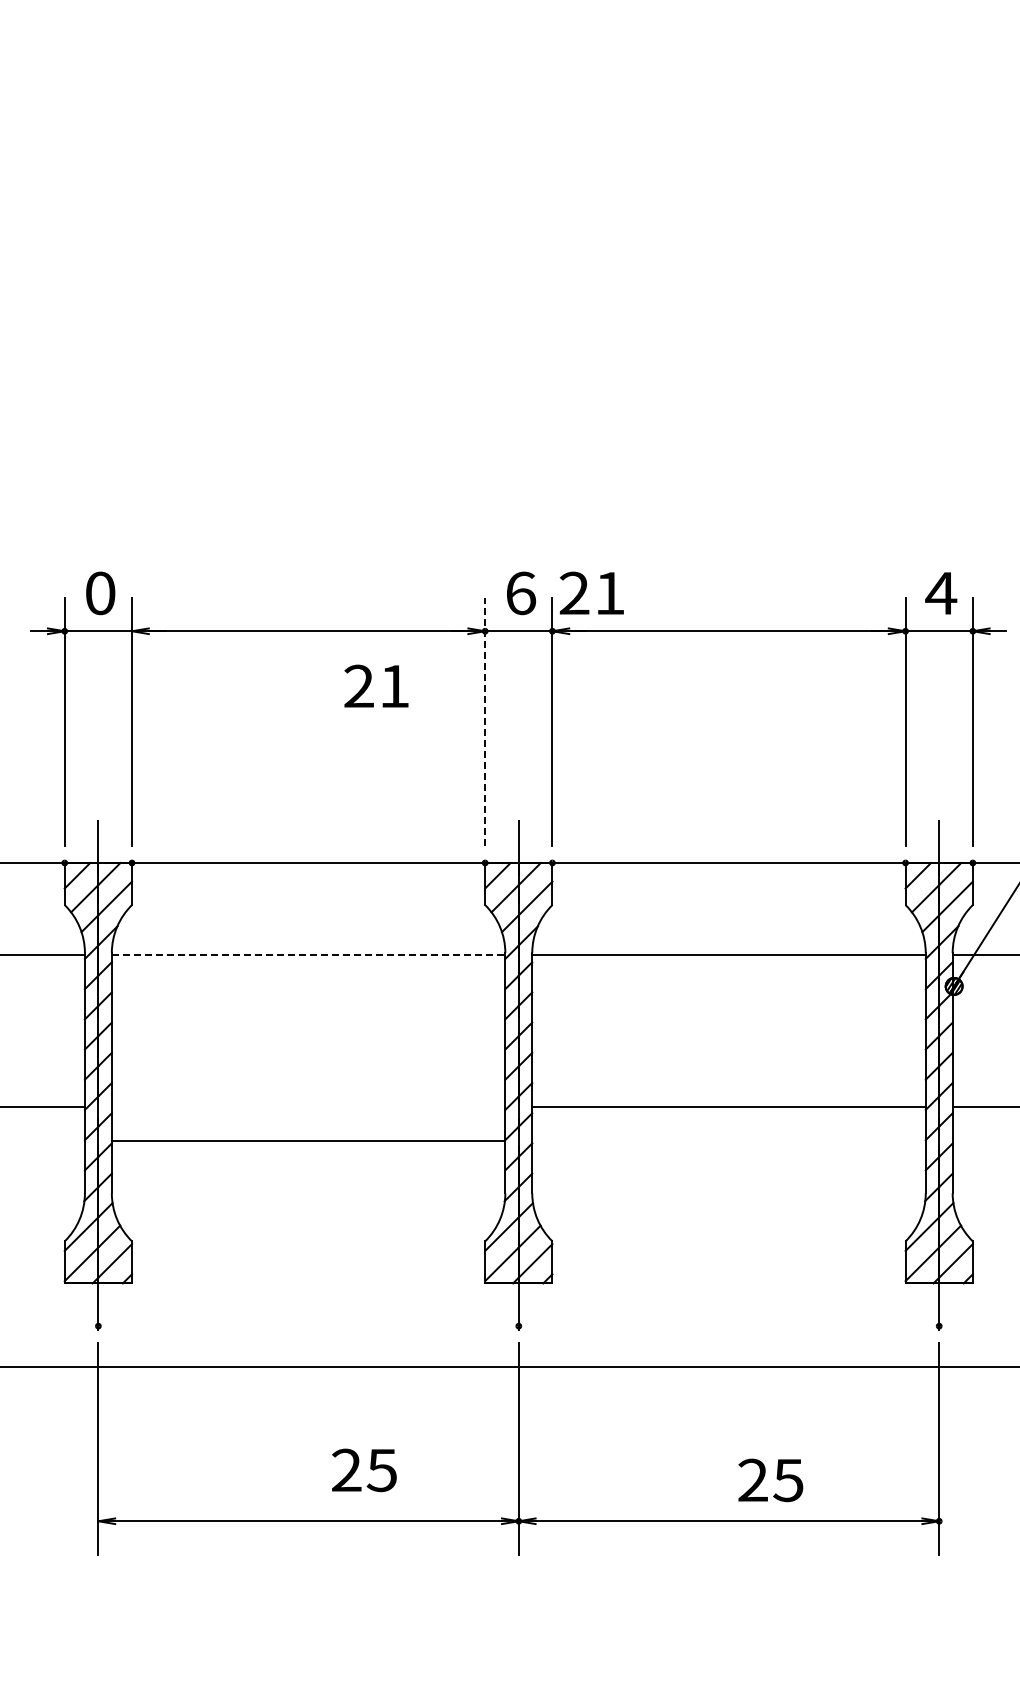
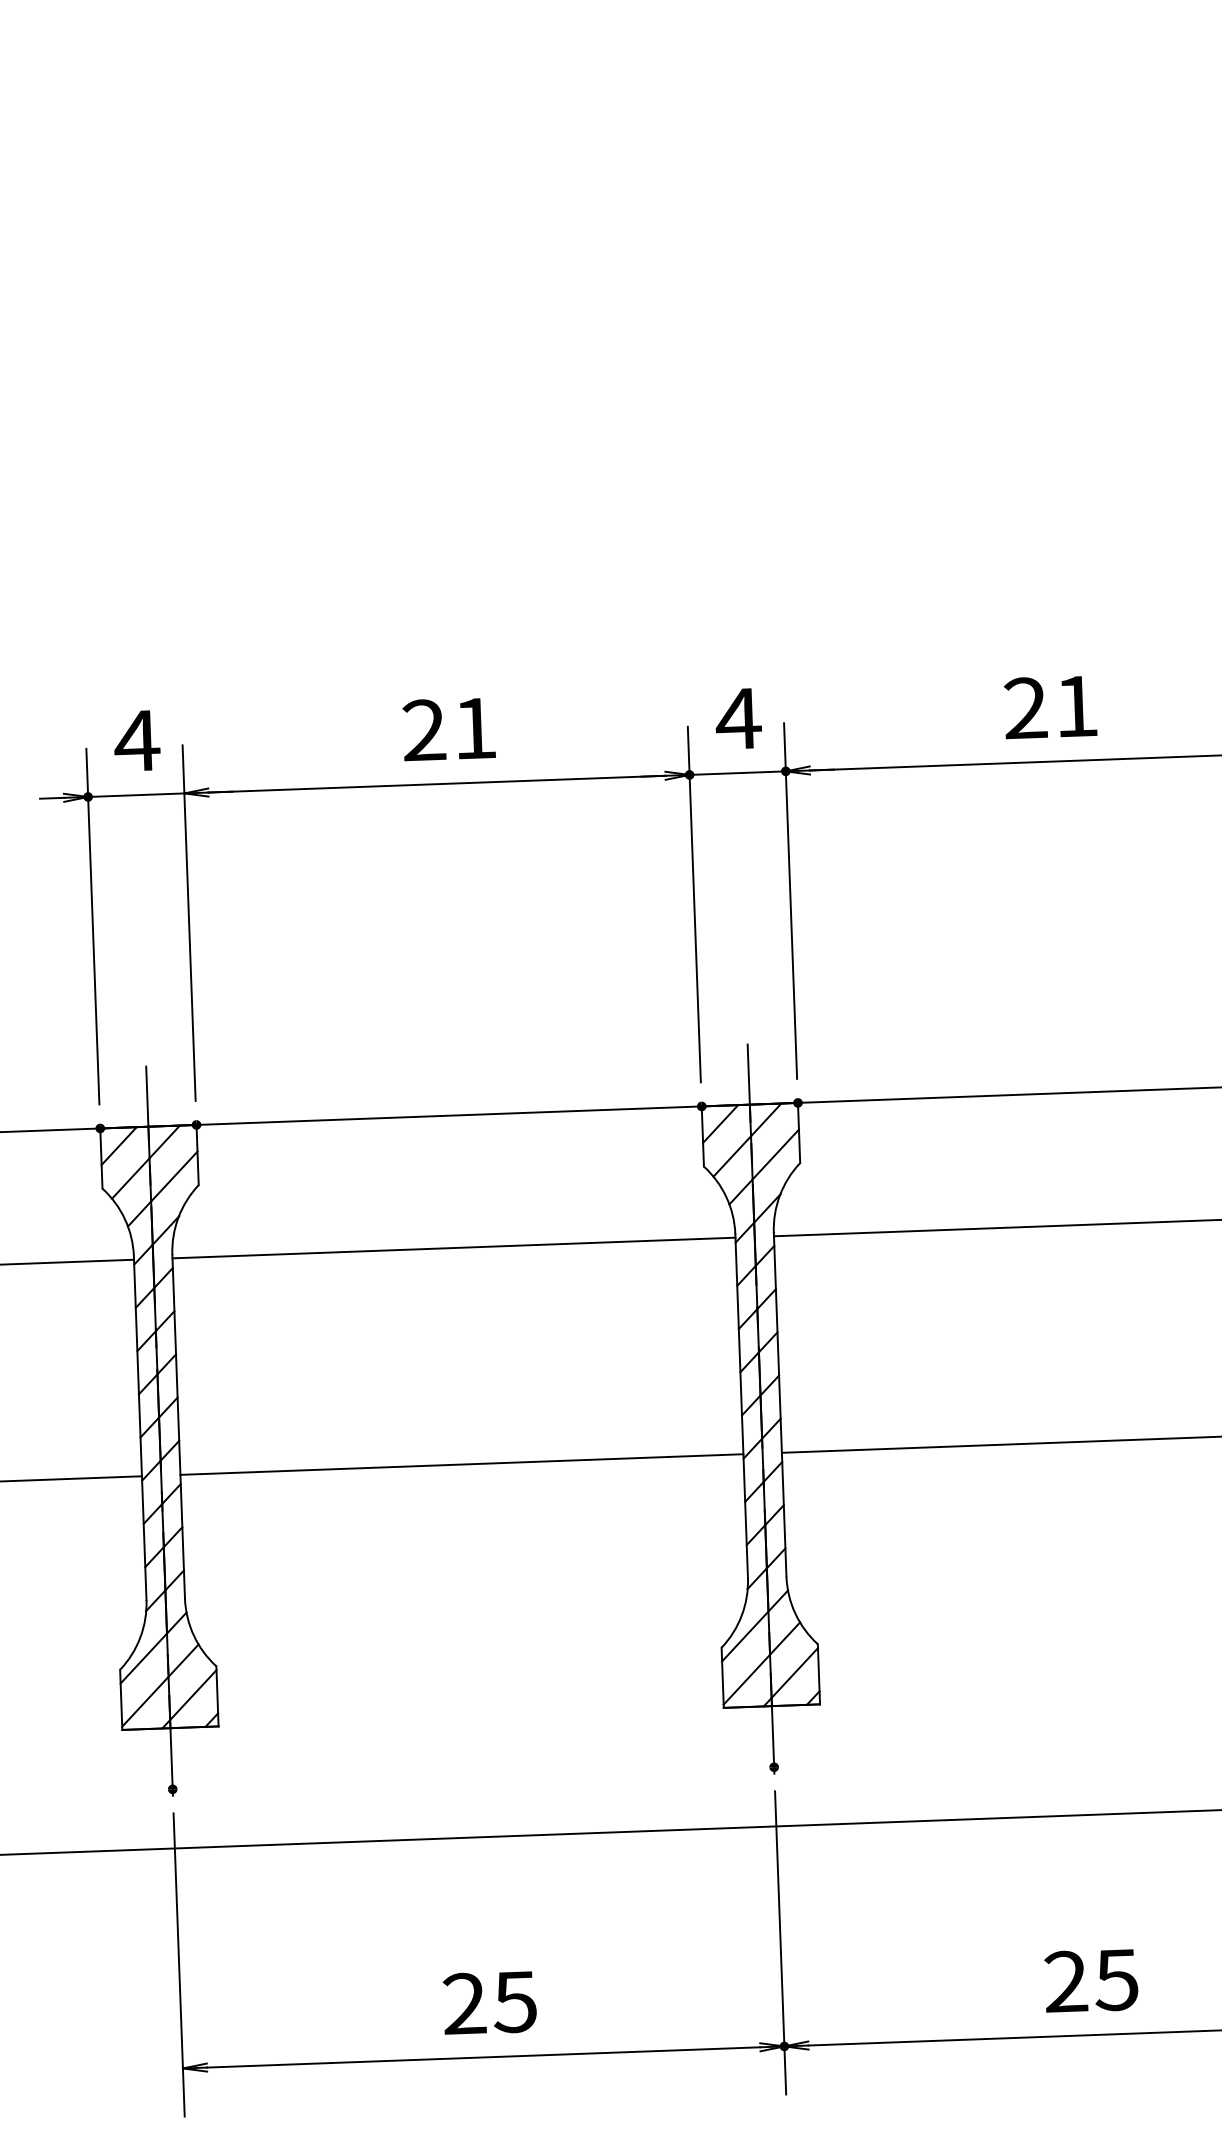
text: (591, 592) -> (1049, 706), moved
text: (100, 593) -> (137, 741), 0 -> 4
text: (520, 593) -> (738, 719), 6 -> 4
text: (376, 685) -> (449, 728), moved
line: (485, 721) -> (694, 903), dashed -> solid
line: (308, 955) -> (453, 1248), dashed -> solid
line: (308, 1140) -> (461, 1464), moved
text: (364, 1470) -> (490, 2003), moved
text: (770, 1480) -> (1091, 1981), moved

